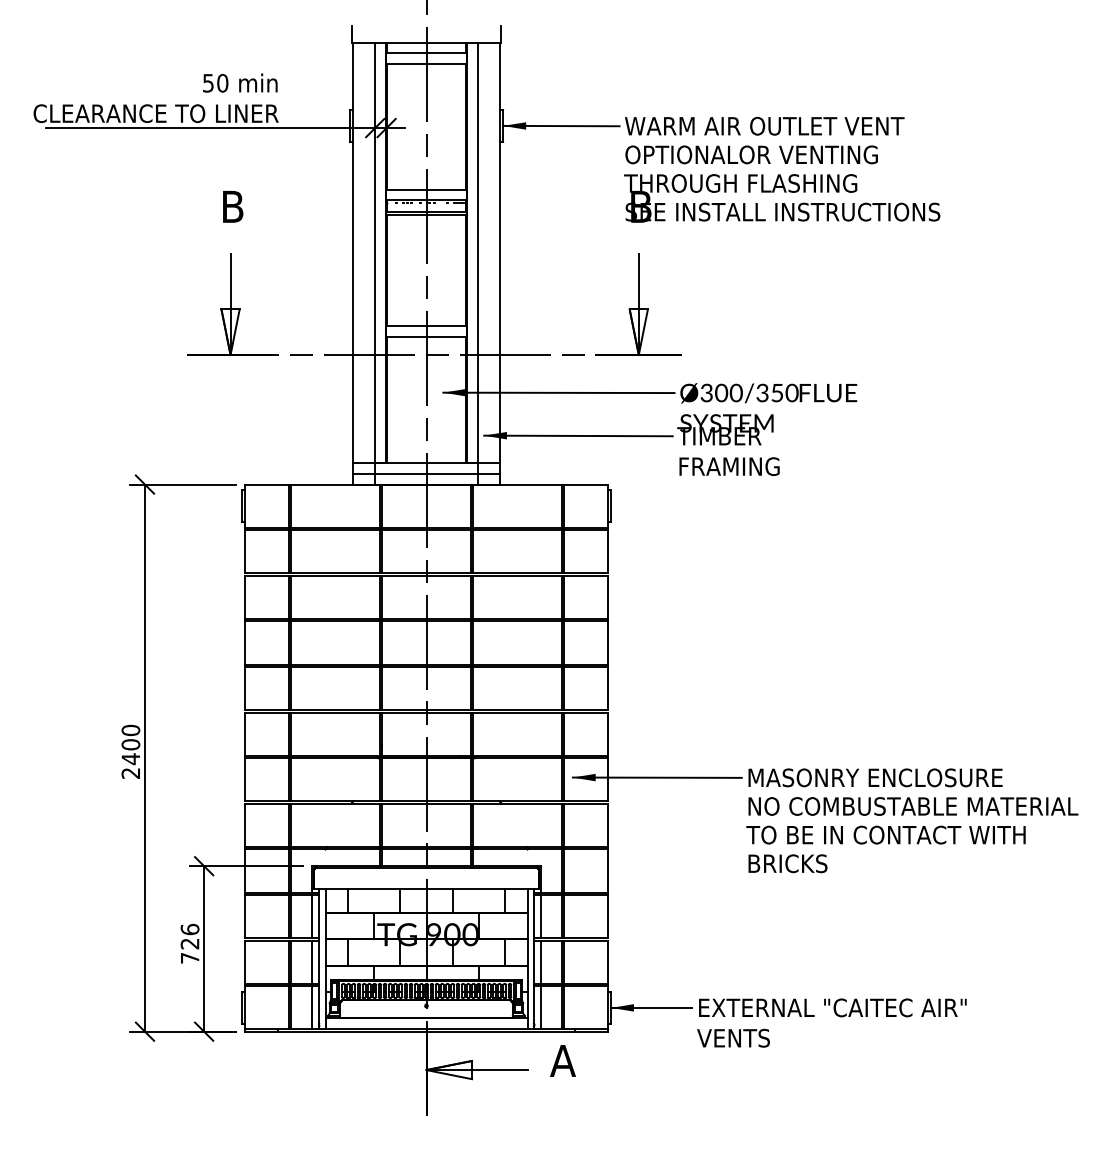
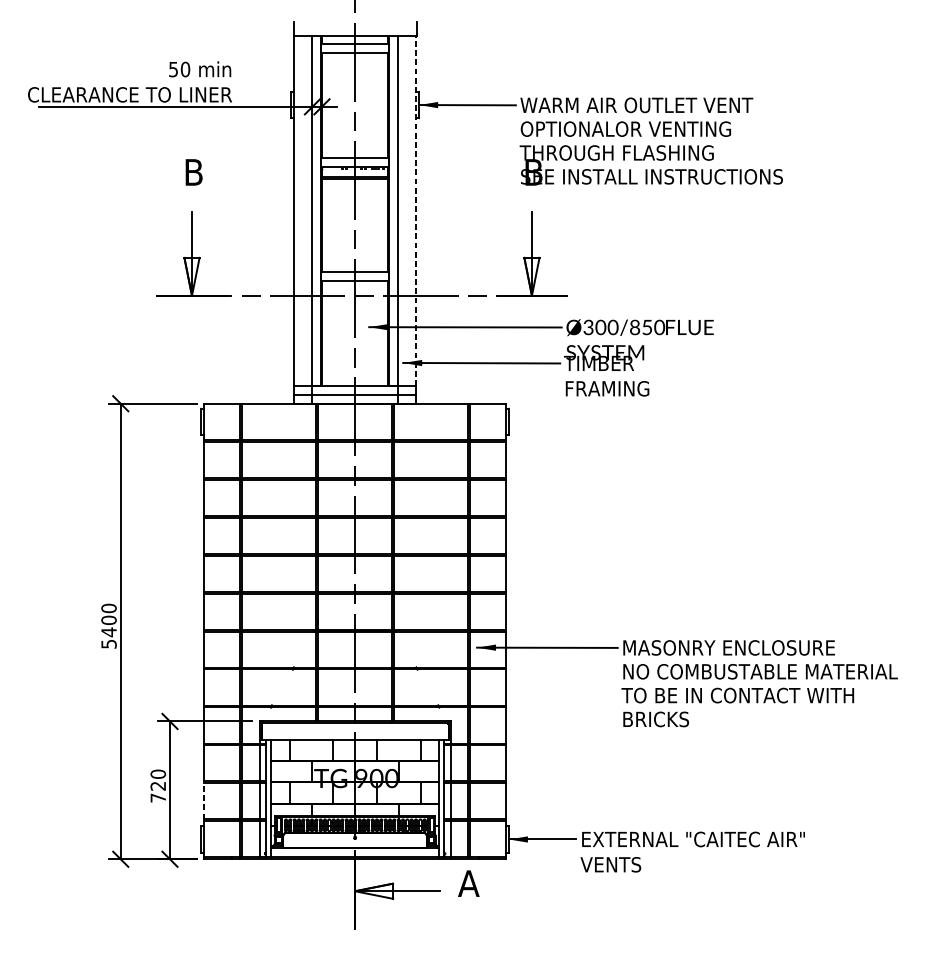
line: (499, 252) -> (415, 210), solid -> dashed
text: (762, 392) -> (634, 327), Ø300/350 -> Ø300/850
text: (130, 773) -> (108, 644), 2400 -> 5400
text: (189, 929) -> (157, 774), 726 -> 720
line: (245, 962) -> (204, 801), solid -> dashed

